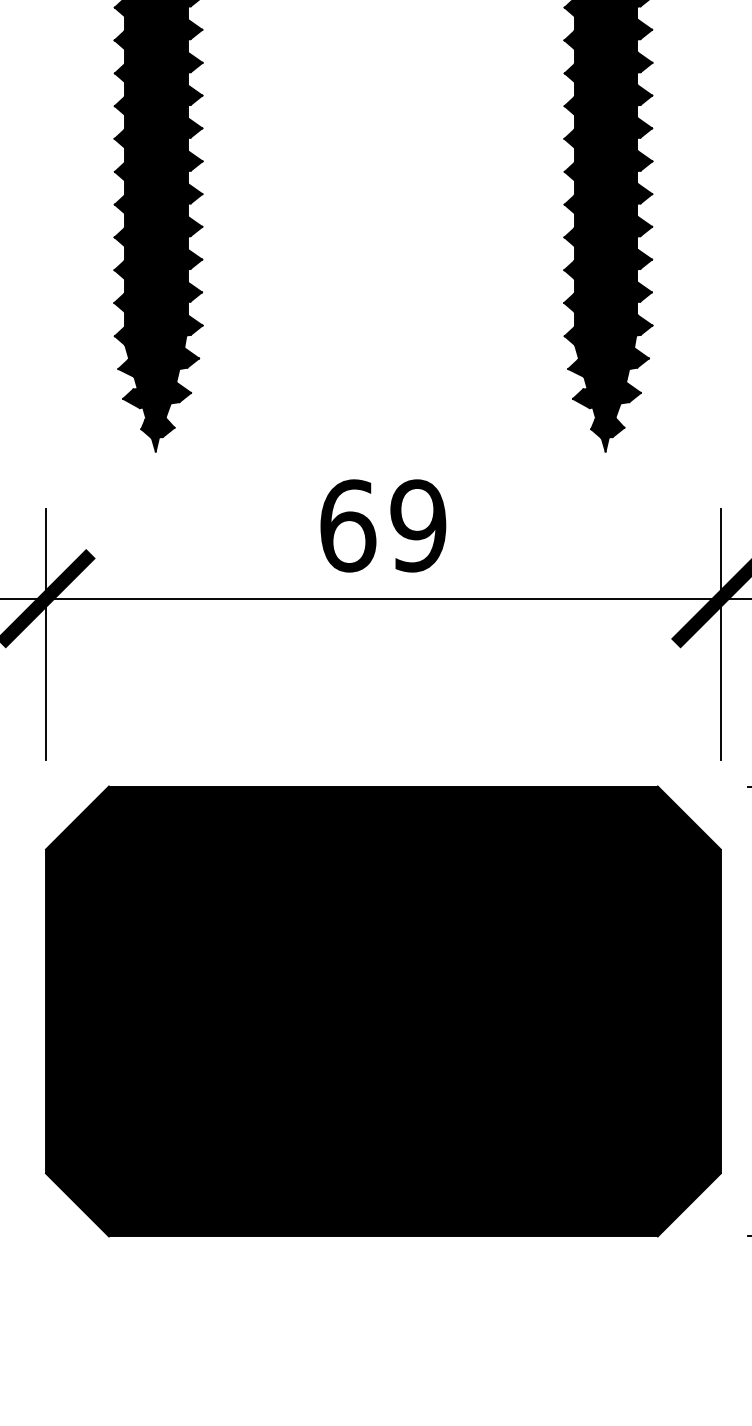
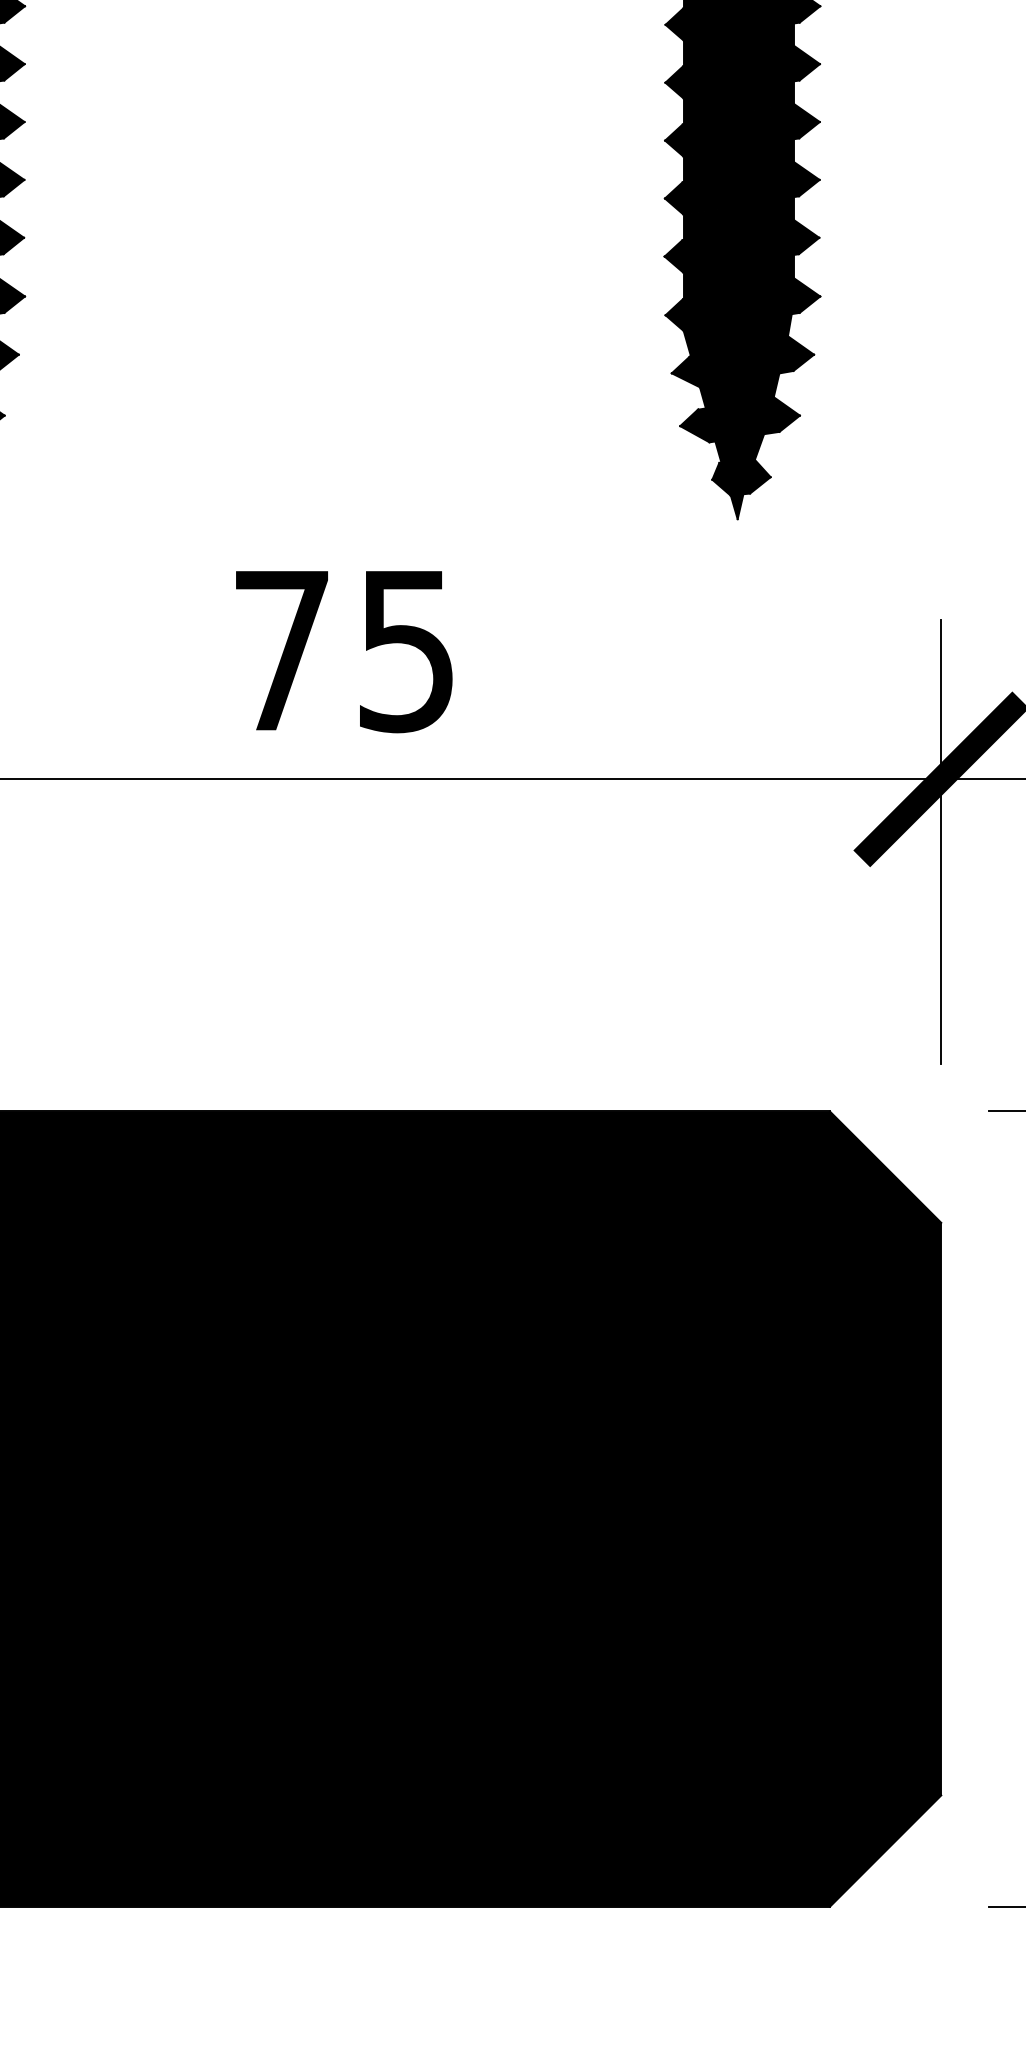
text: (383, 525) -> (345, 649), 69 -> 75

